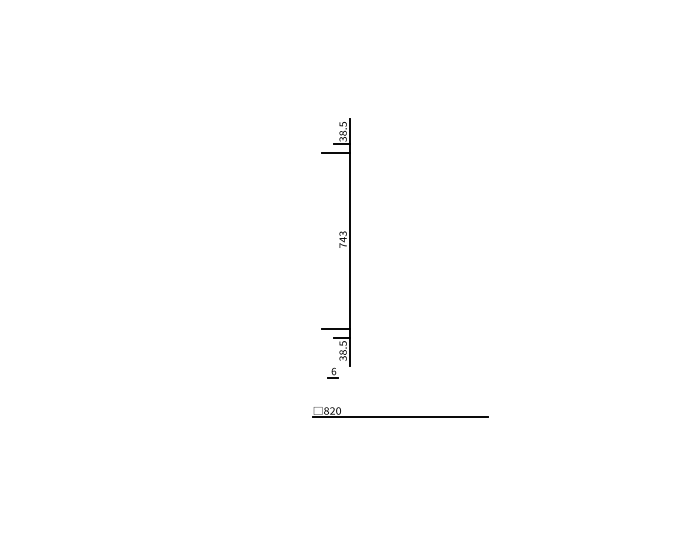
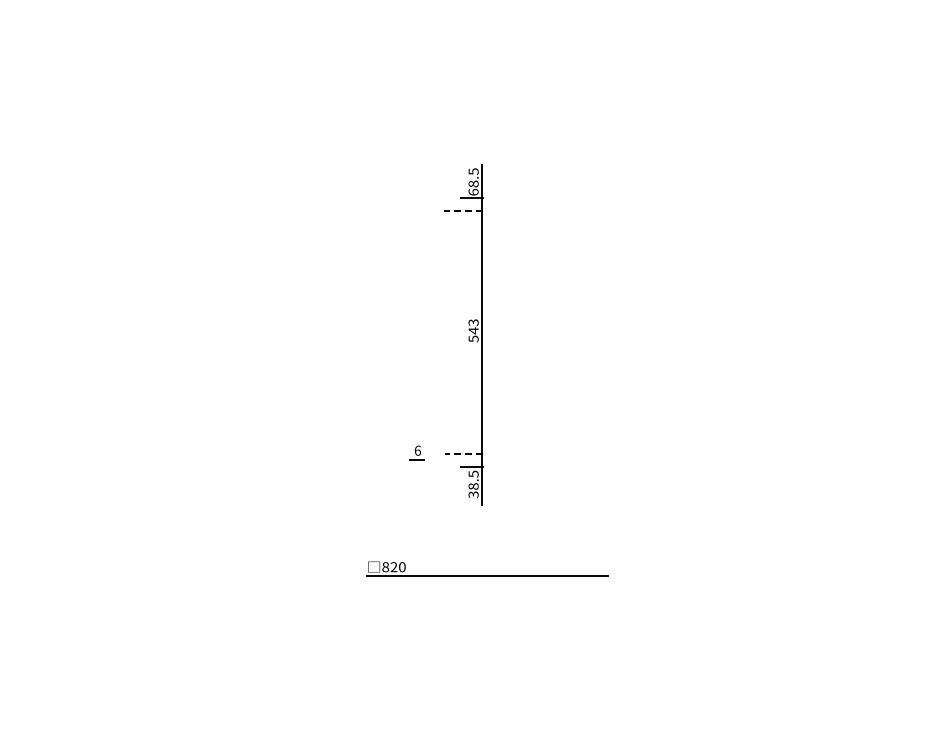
text: (343, 138) -> (473, 191), 38.5 -> 68.5
line: (335, 152) -> (463, 210), solid -> dashed
text: (343, 245) -> (473, 338), 743 -> 543
line: (335, 328) -> (463, 453), solid -> dashed
part: (332, 372) -> (416, 452), moved
part: (400, 417) -> (487, 575), moved

